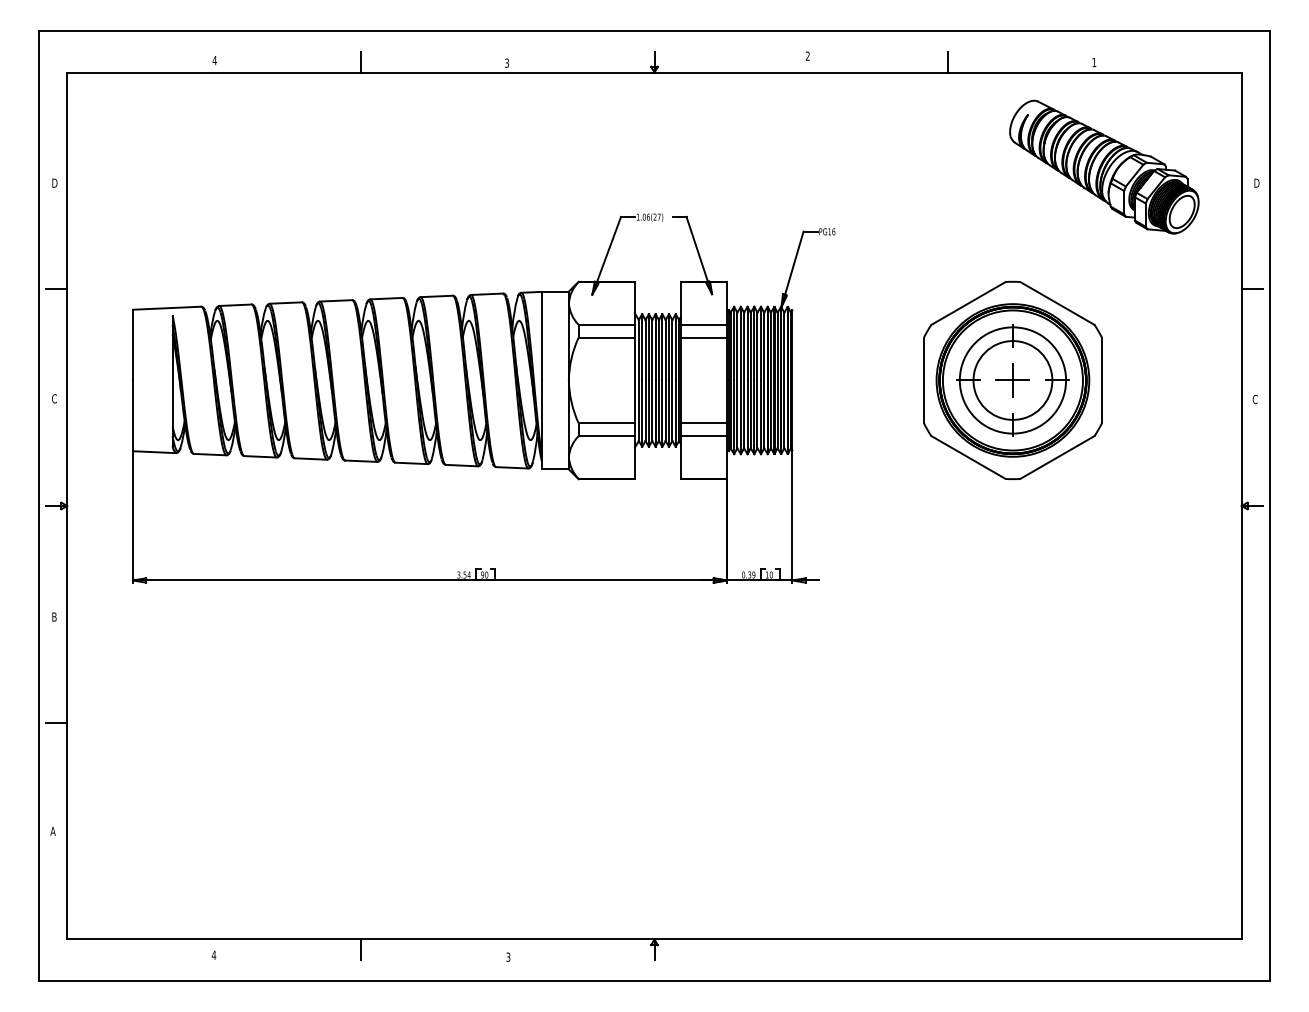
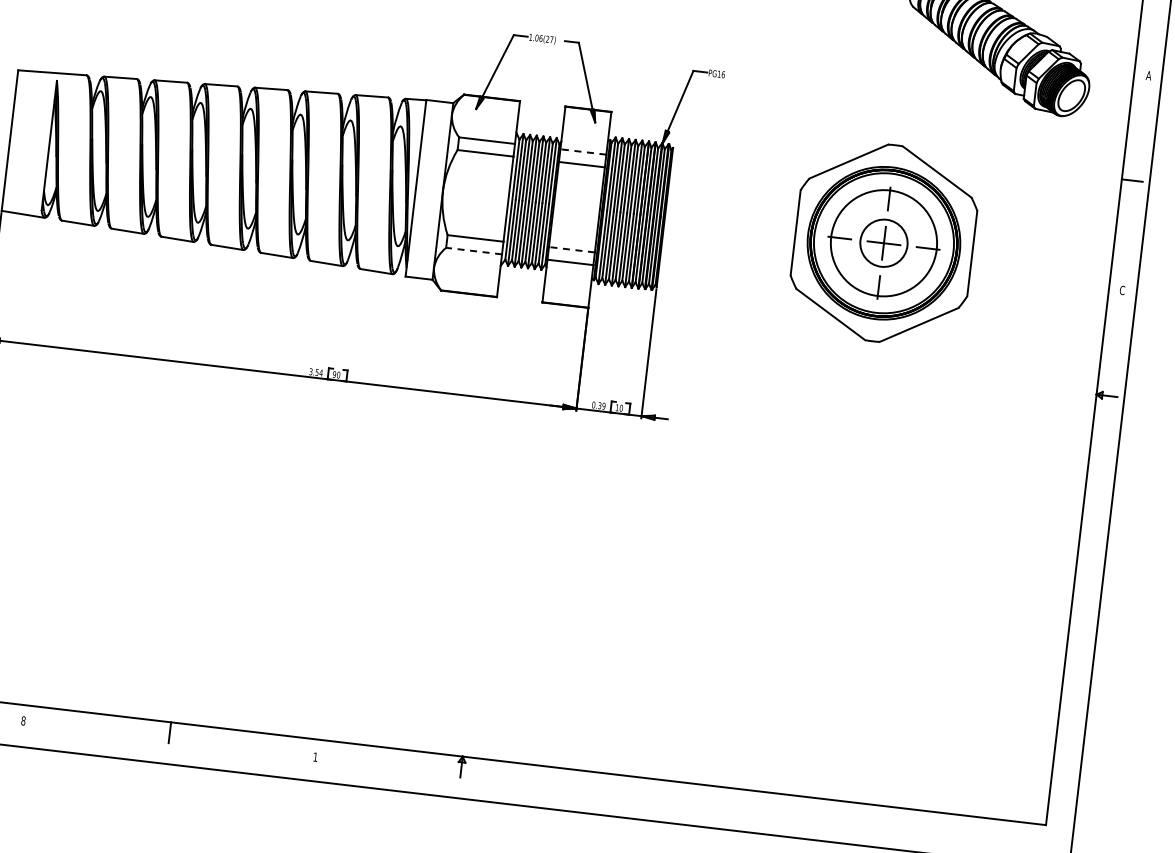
text: (1256, 182) -> (1148, 75), D -> A
line: (703, 324) -> (583, 151), solid -> dashed
circle: (1012, 380) -> (883, 243), size x0.6
line: (703, 423) -> (571, 249), solid -> dashed
line: (606, 436) -> (473, 251), solid -> dashed
text: (213, 954) -> (23, 720), 4 -> 8
text: (508, 956) -> (315, 756), 3 -> 1

